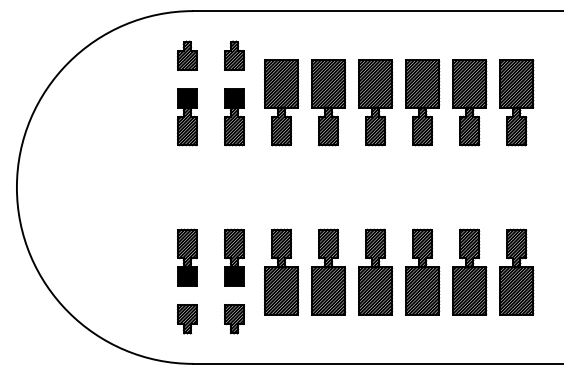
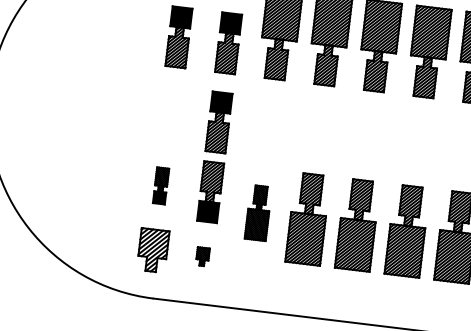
part: (234, 192) -> (219, 123), added
part: (187, 257) -> (161, 185), size x0.6
part: (281, 271) -> (258, 212), size x0.6
part: (187, 319) -> (153, 251), size x1.4
part: (234, 319) -> (202, 257), size x0.6

